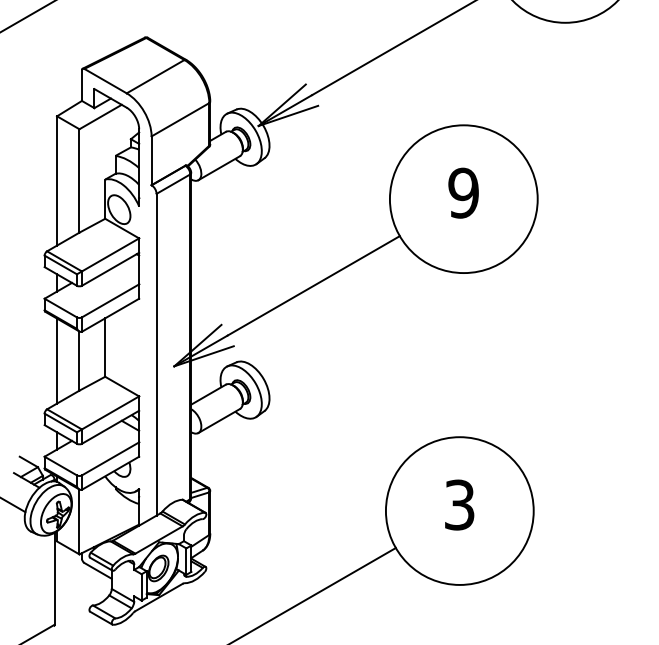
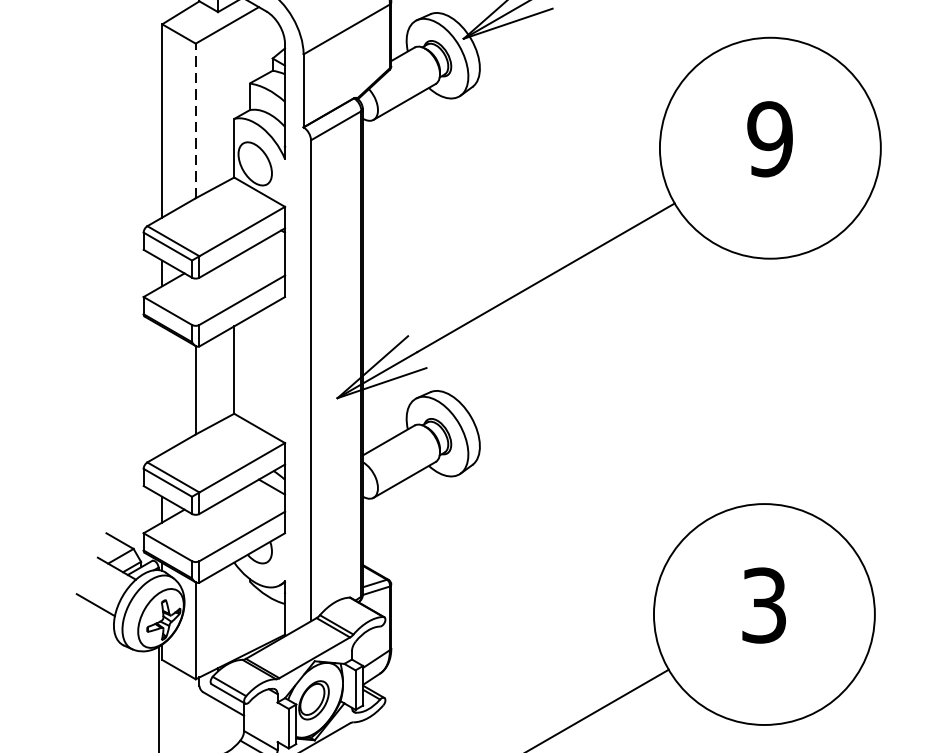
line: (79, 180) -> (195, 120), solid -> dashed
line: (57, 360) -> (162, 389), removed

